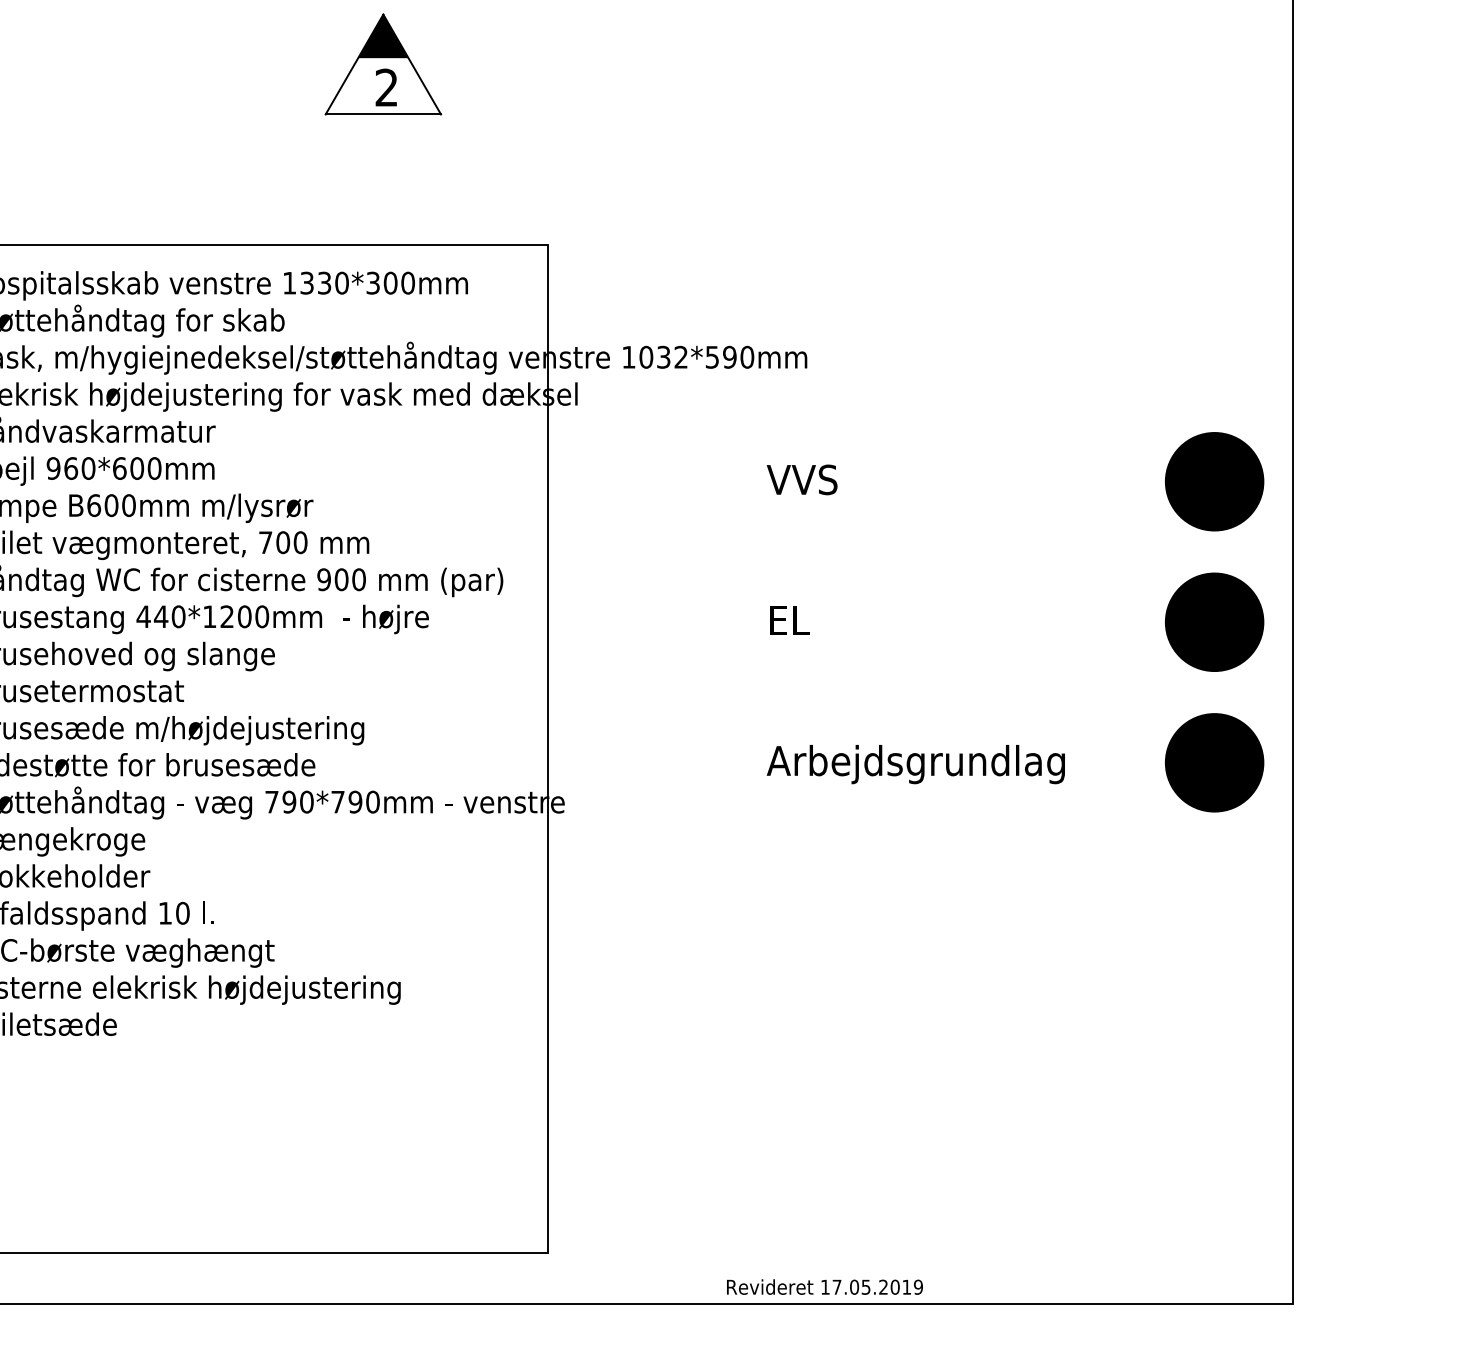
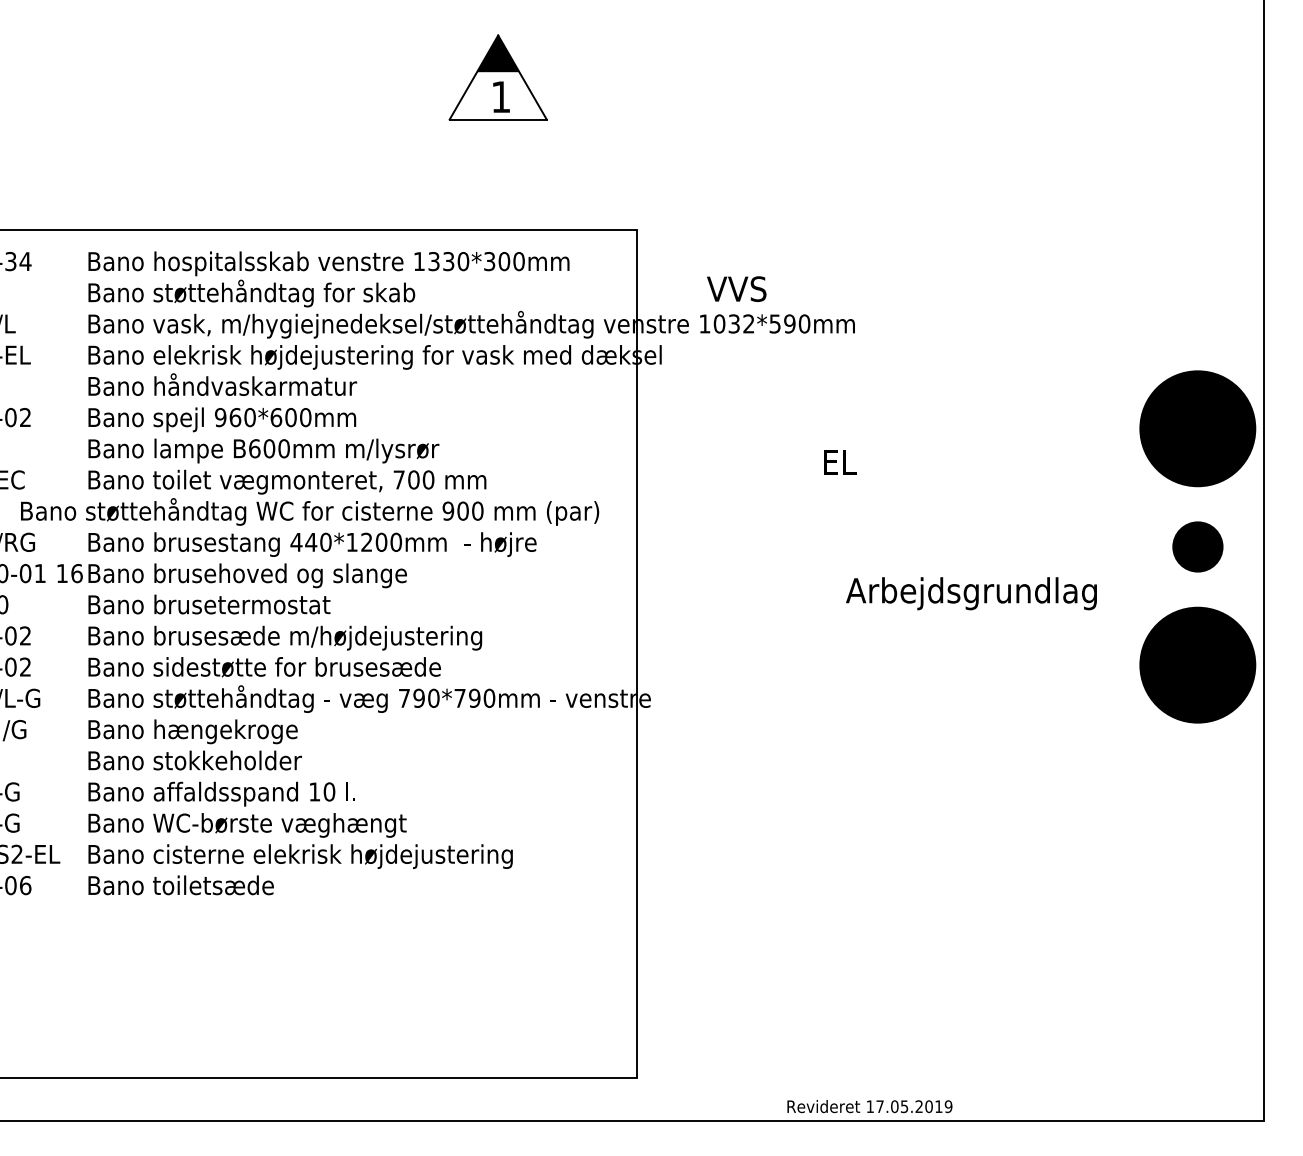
text: (386, 87) -> (500, 96), 2 -> 1
text: (801, 479) -> (736, 288), moved
part: (1214, 481) -> (1197, 428), size x1.4
text: (790, 620) -> (840, 462), moved
part: (1214, 621) -> (1197, 546), size x0.6
part: (1214, 763) -> (1197, 665), size x1.4
text: (915, 764) -> (971, 593), moved

